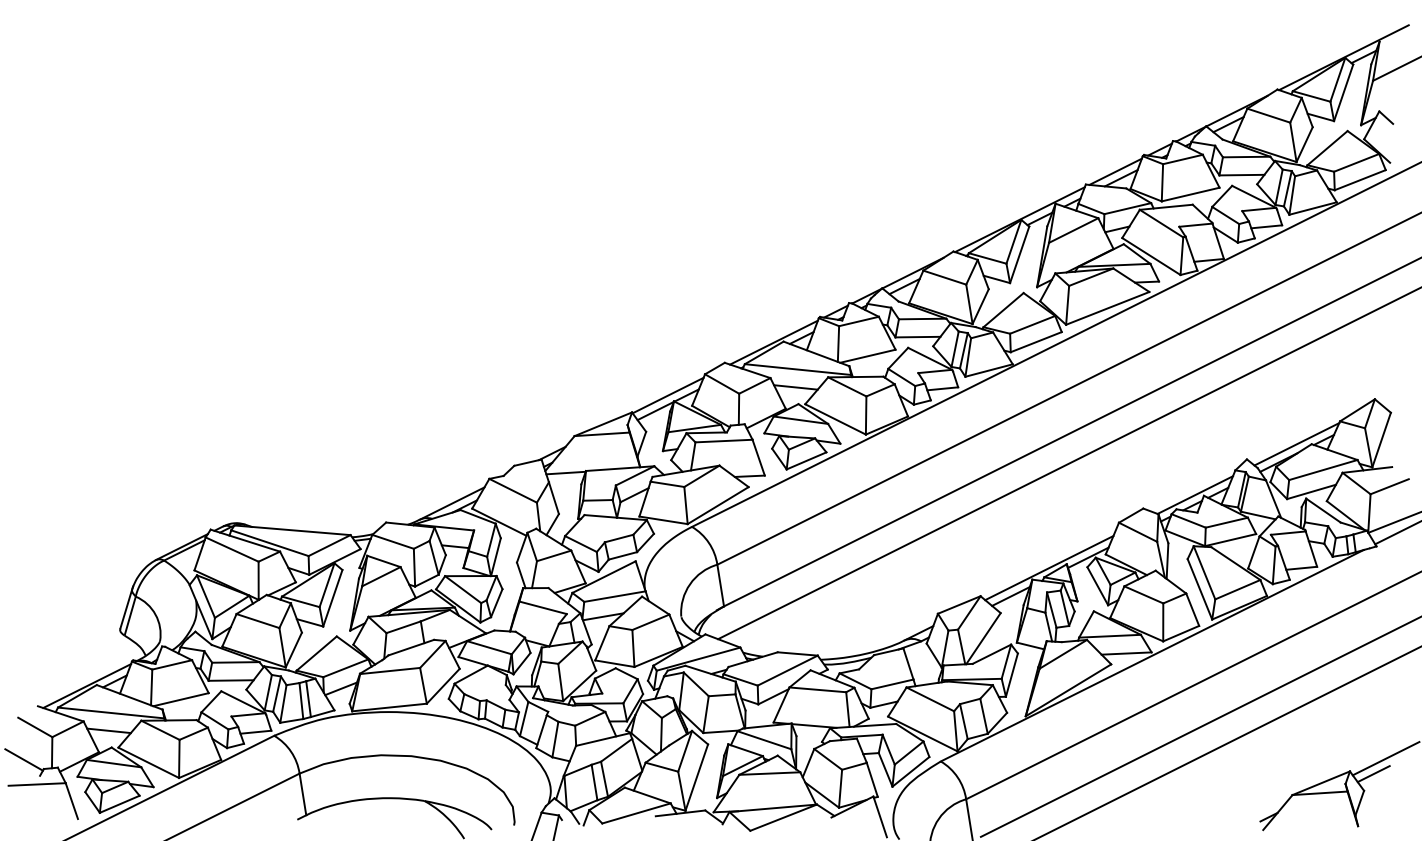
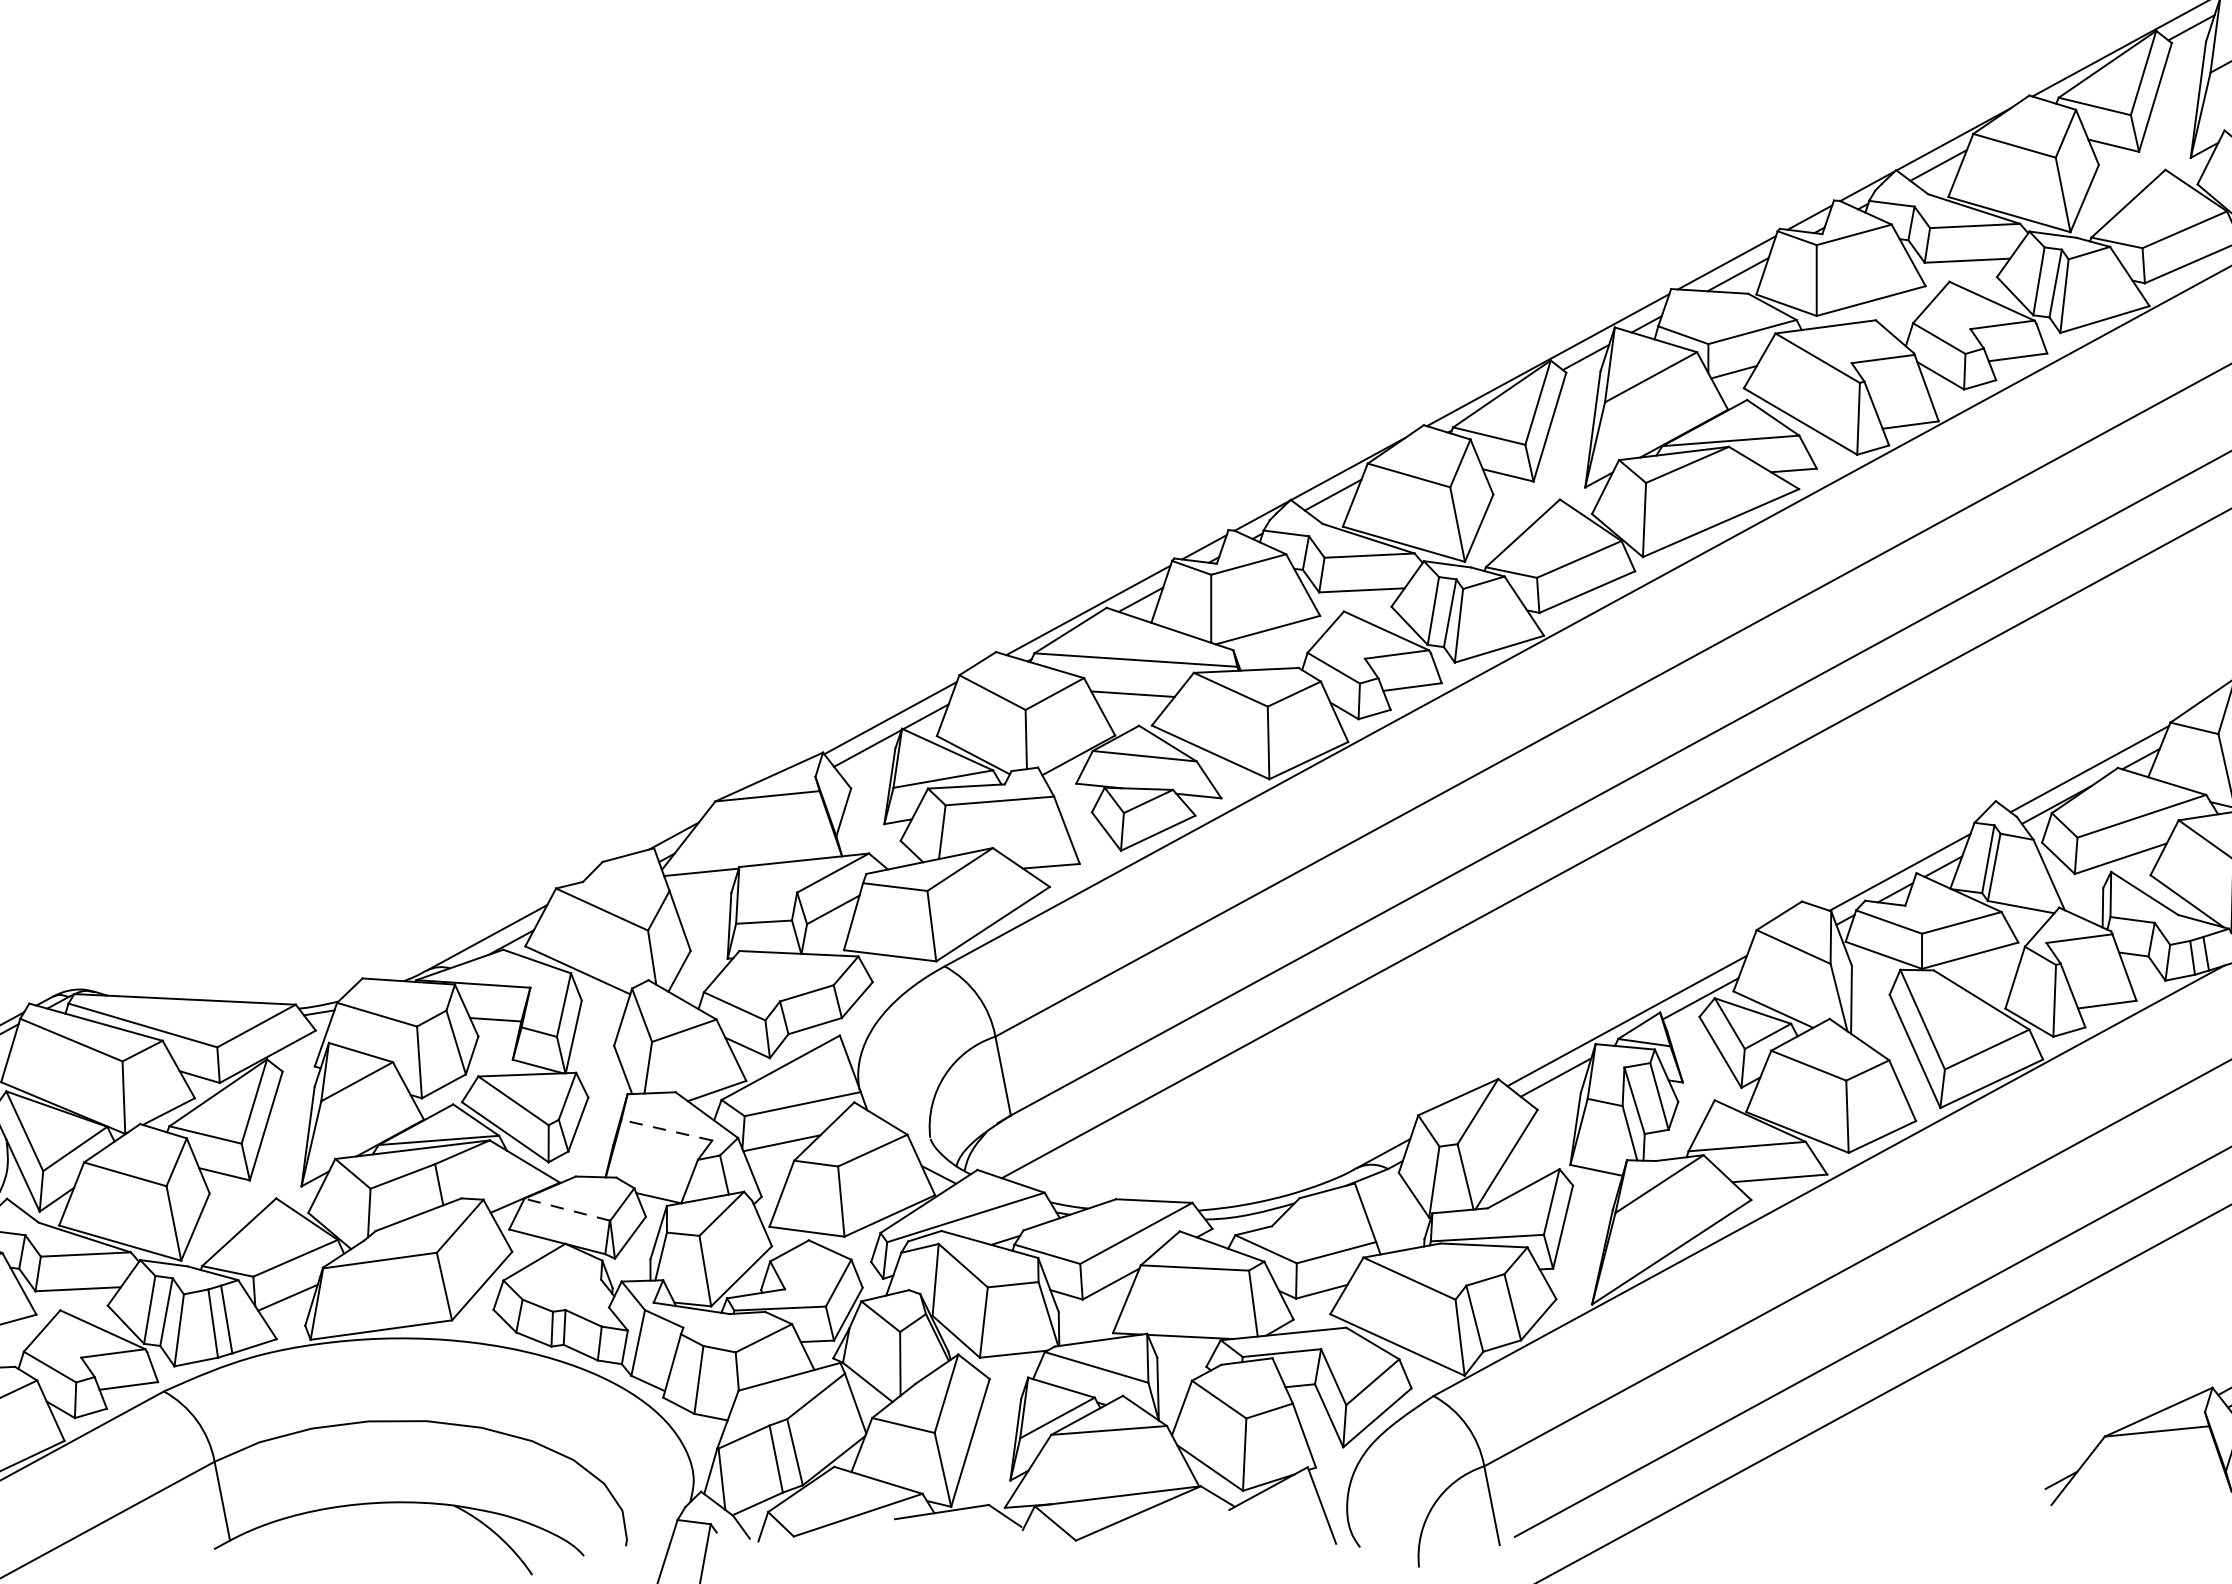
line: (542, 607) -> (665, 1129), solid -> dashed
line: (488, 647) -> (565, 1209), solid -> dashed

